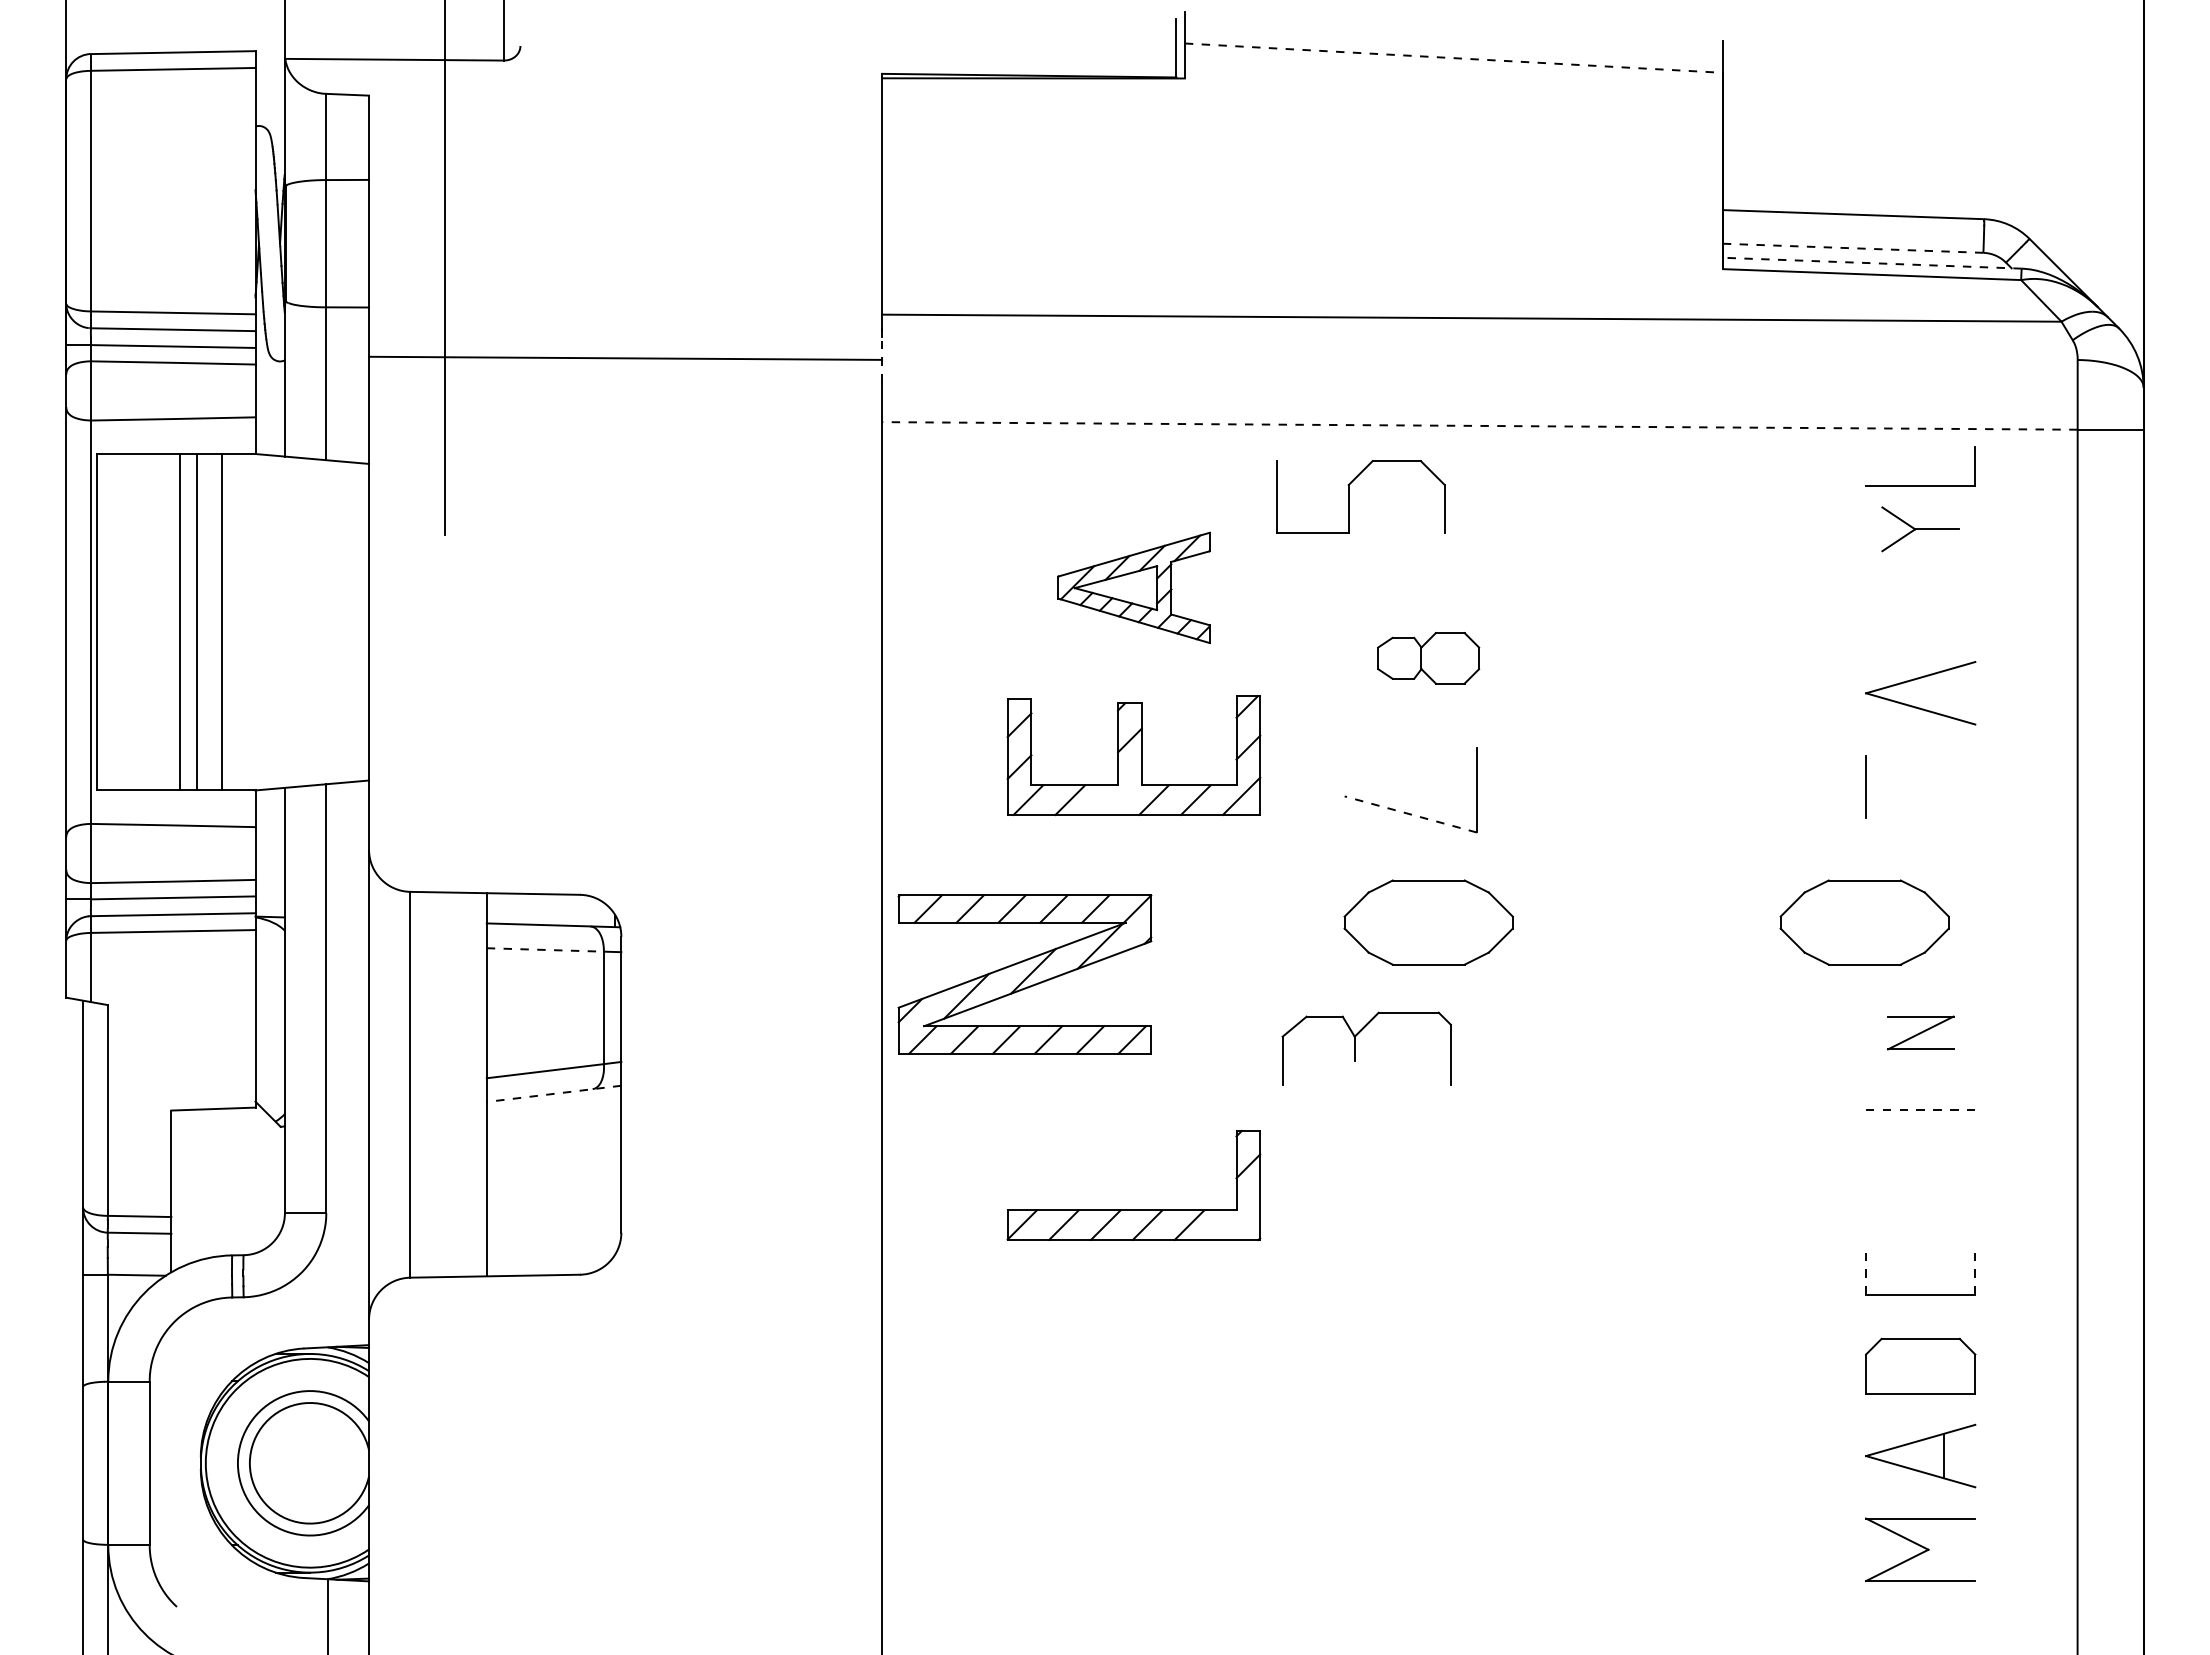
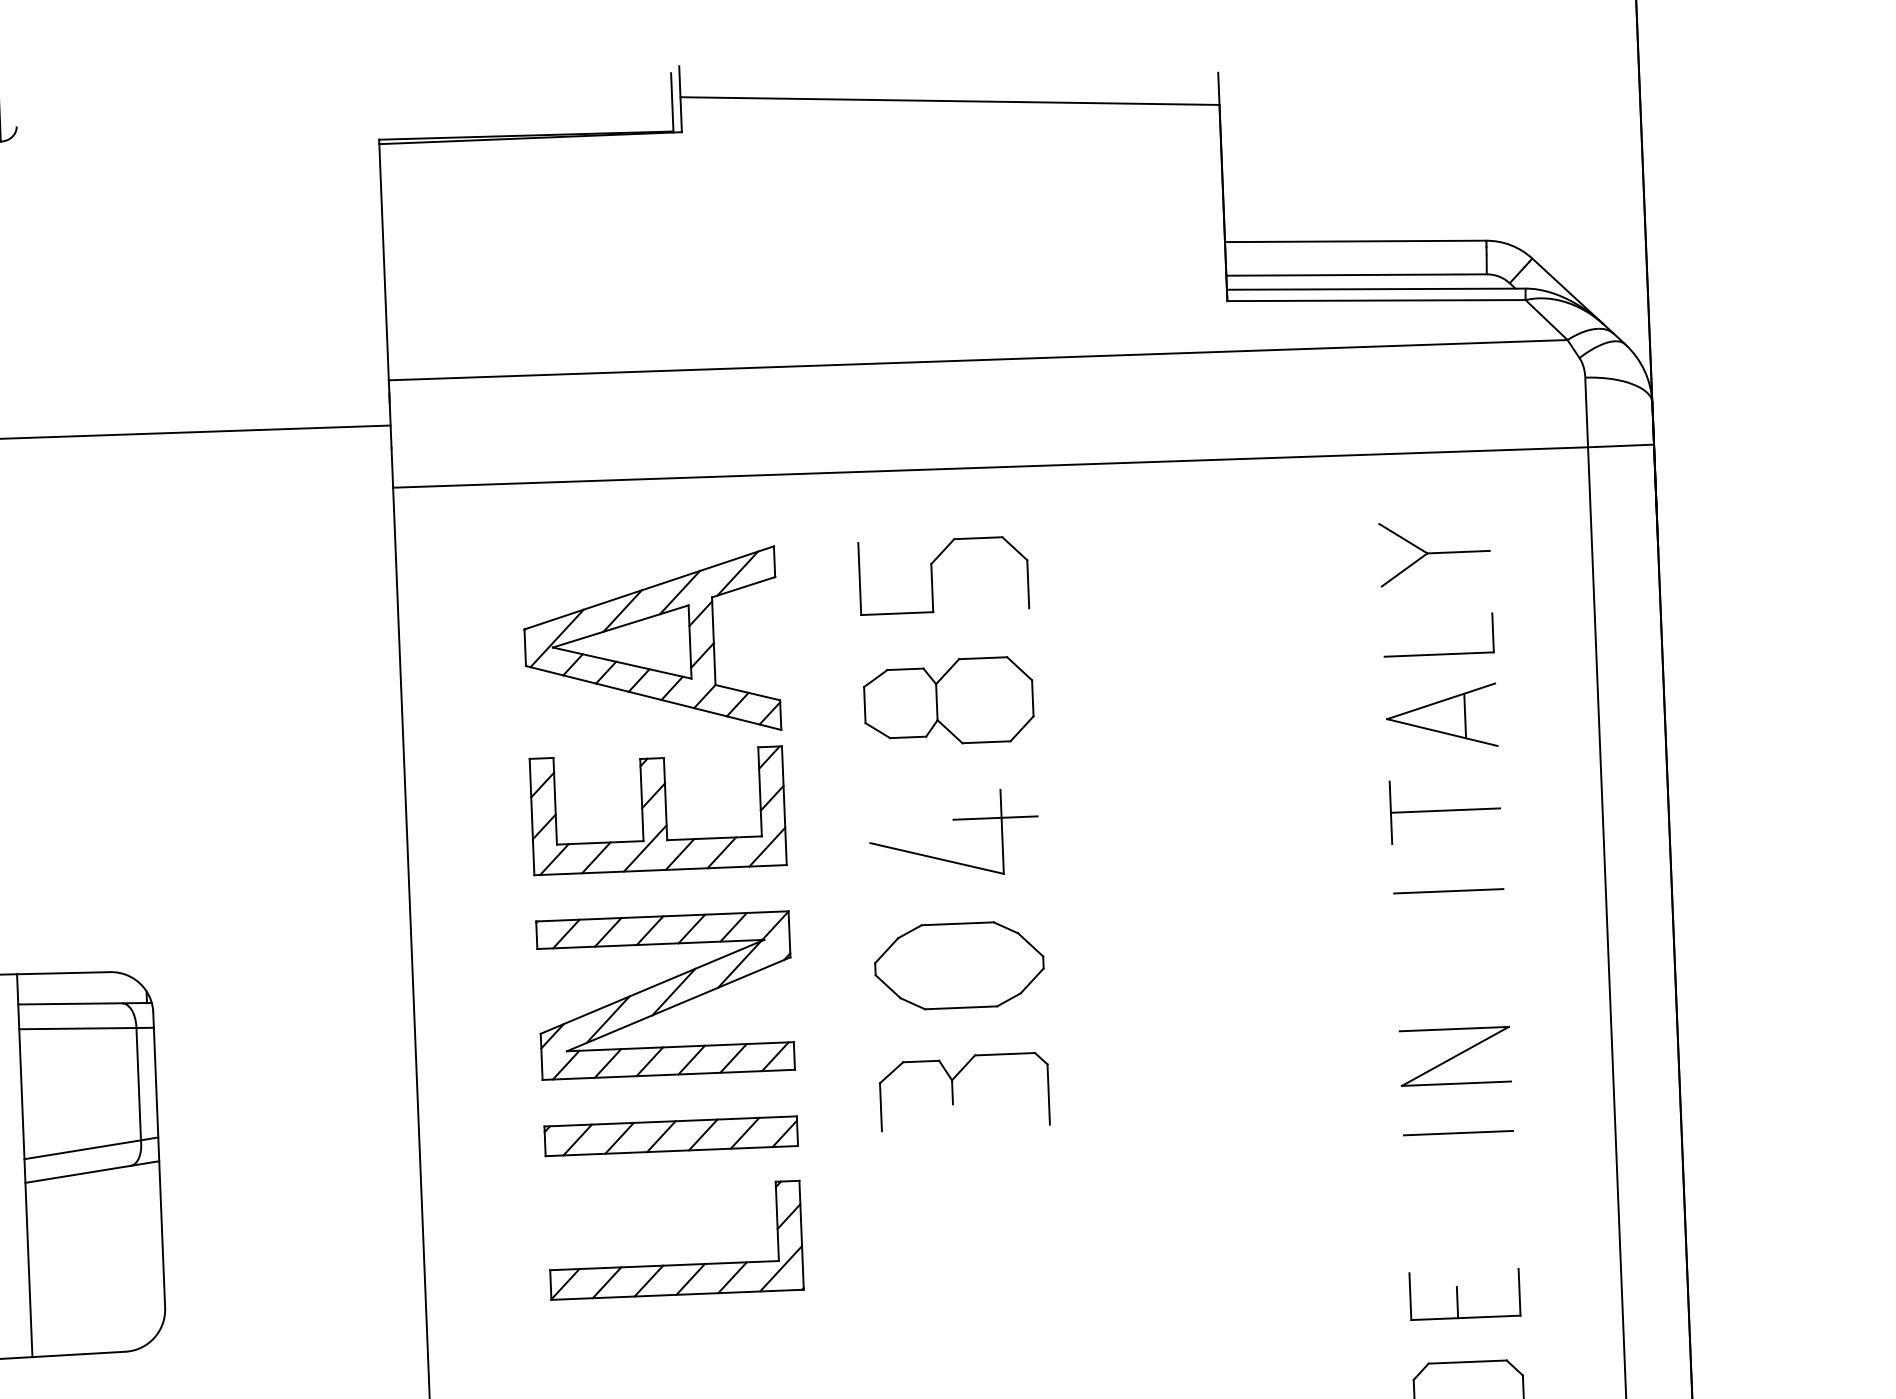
line: (1454, 58) -> (950, 101), dashed -> solid
line: (1852, 248) -> (1355, 275), dashed -> solid
line: (1871, 263) -> (1375, 289), dashed -> solid
line: (882, 354) -> (390, 420), dashed -> solid
line: (1479, 425) -> (990, 467), dashed -> solid
part: (1920, 485) -> (1439, 654), moved
part: (1349, 496) -> (932, 575), moved
part: (1920, 529) -> (1435, 553), size x1.43
part: (1133, 587) -> (650, 642), size x1.67
part: (1428, 658) -> (948, 701), size x1.67
line: (1944, 693) -> (1465, 716), added
line: (1470, 776) -> (995, 818), added
line: (1920, 787) -> (1445, 811), added
line: (1119, 792) -> (645, 848), added
line: (1410, 814) -> (936, 858), dashed -> solid
line: (1920, 867) -> (1448, 891), added
part: (1864, 922) -> (1394, 948), removed
line: (545, 949) -> (77, 1028), dashed -> solid
part: (1024, 974) -> (665, 995), moved
part: (1920, 1032) -> (1455, 1055), size x1.67
part: (1355, 1048) -> (953, 1092), moved
part: (1133, 1081) -> (670, 1136), added
line: (554, 1093) -> (92, 1171), dashed -> solid
line: (1920, 1109) -> (1458, 1132), dashed -> solid
line: (1238, 1218) -> (781, 1269), added
line: (1866, 1270) -> (1410, 1295), dashed -> solid
line: (1975, 1270) -> (1519, 1291), dashed -> solid
line: (1912, 1278) -> (1457, 1302), added

